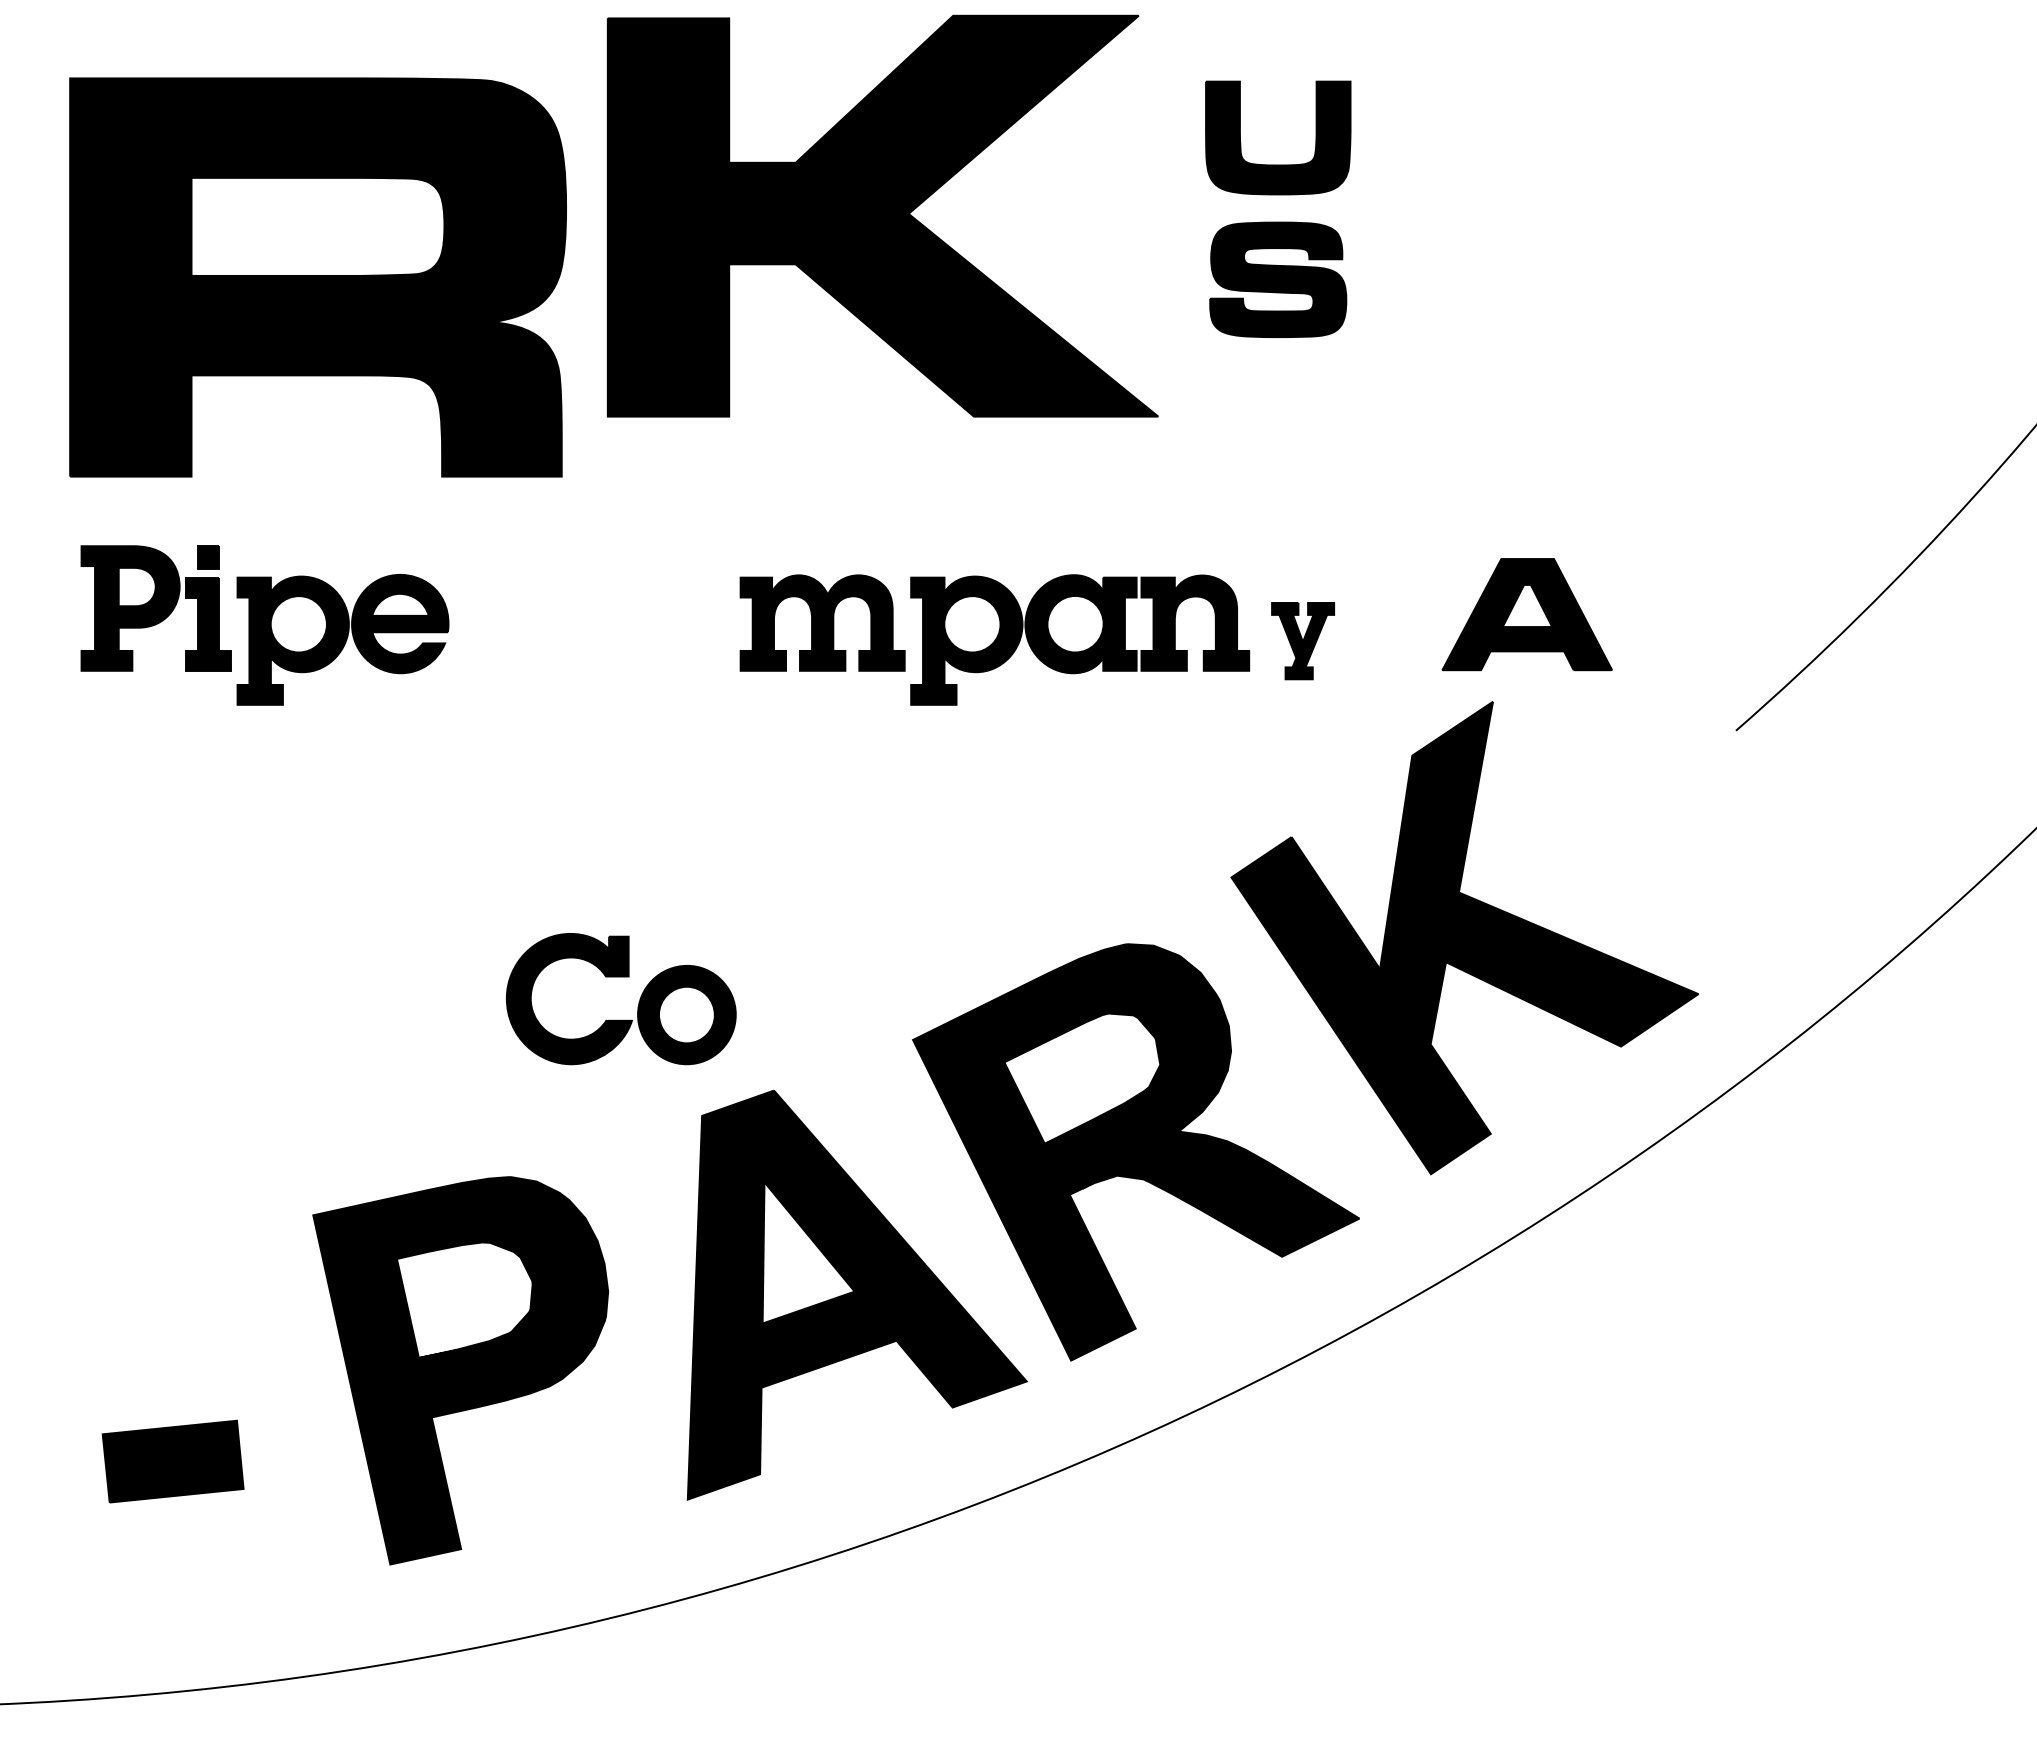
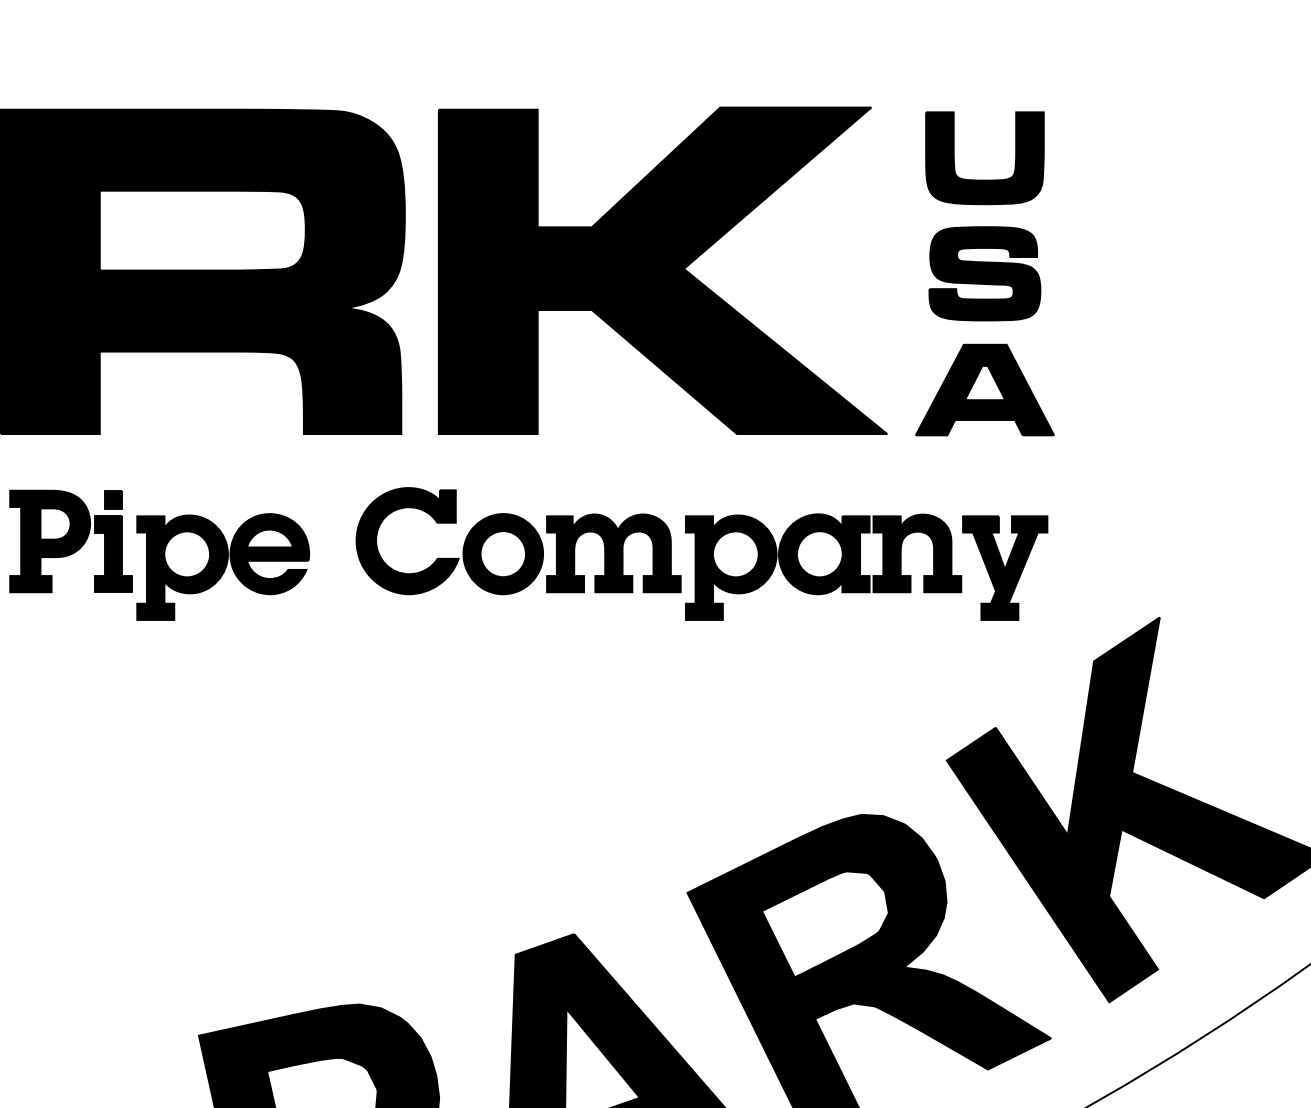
part: (882, 215) -> (662, 270), moved
part: (1526, 614) -> (984, 389), moved
part: (1302, 640) -> (1004, 567), size x1.67
part: (638, 1002) -> (463, 543), moved

